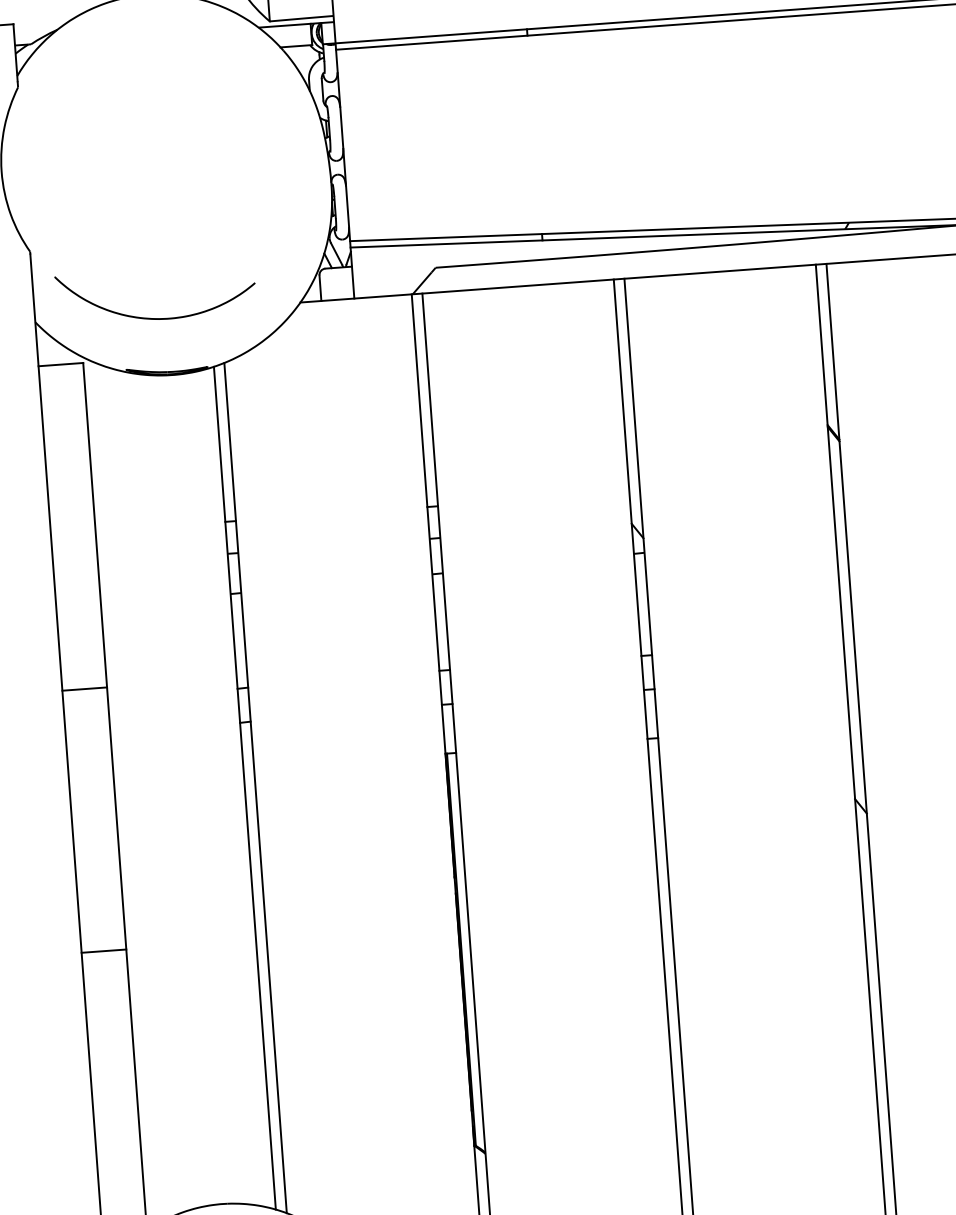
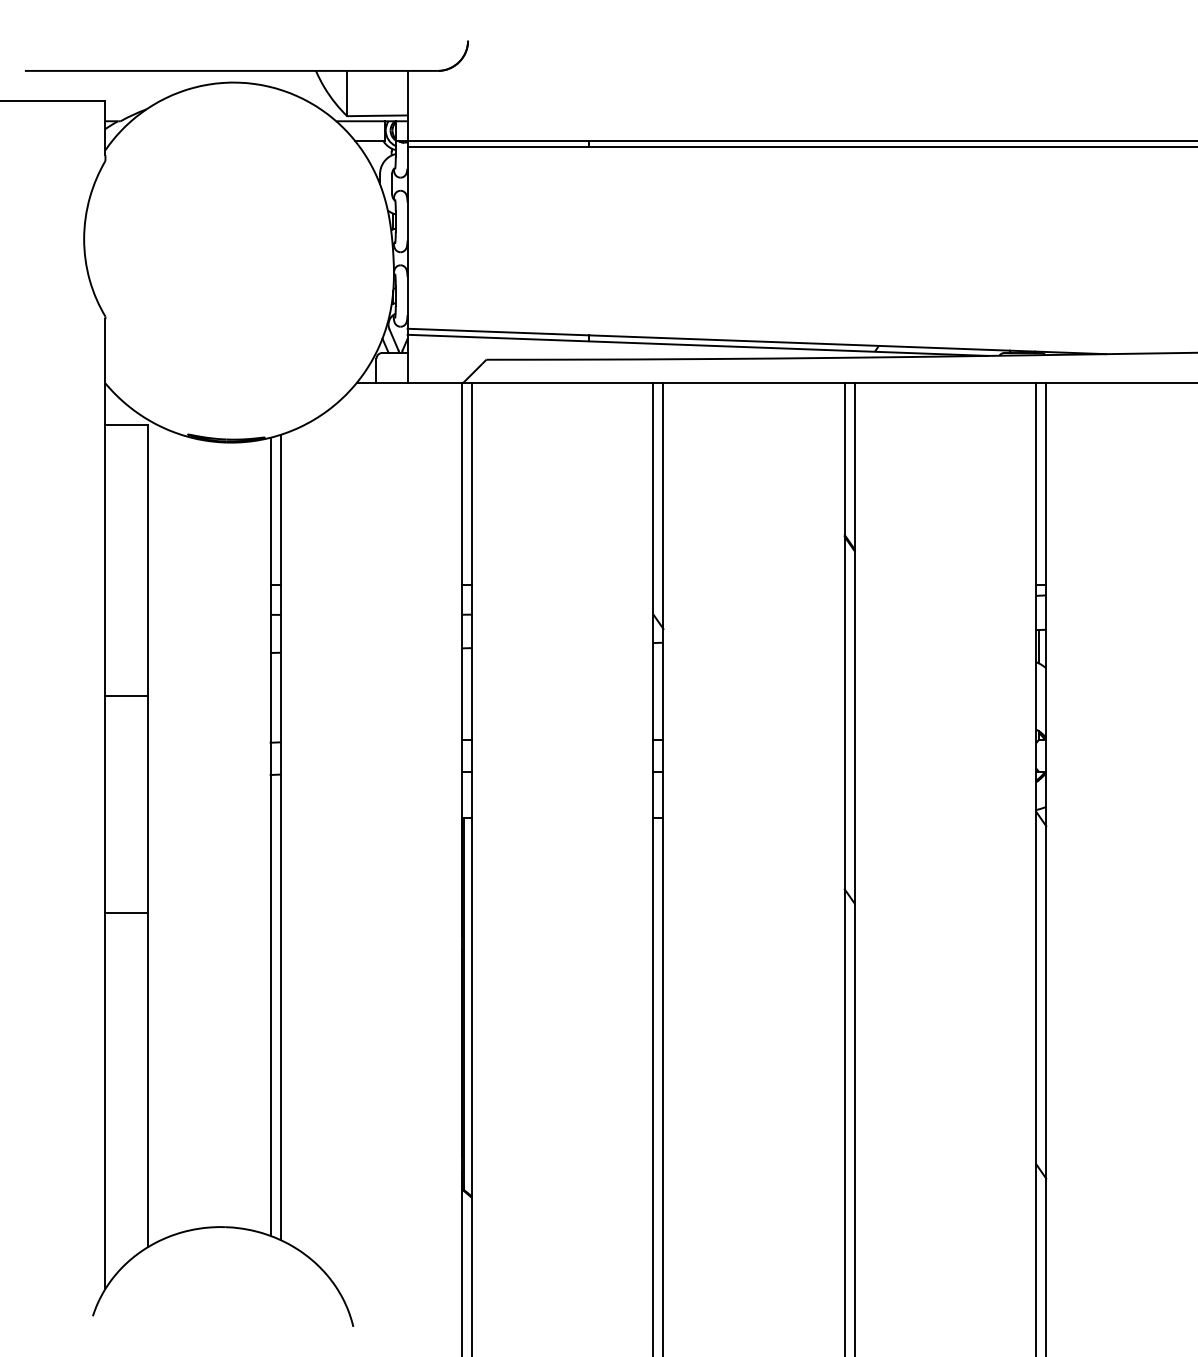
part: (157, 317) -> (220, 387), removed
line: (84, 689) -> (126, 696), moved
line: (103, 951) -> (126, 912), moved

